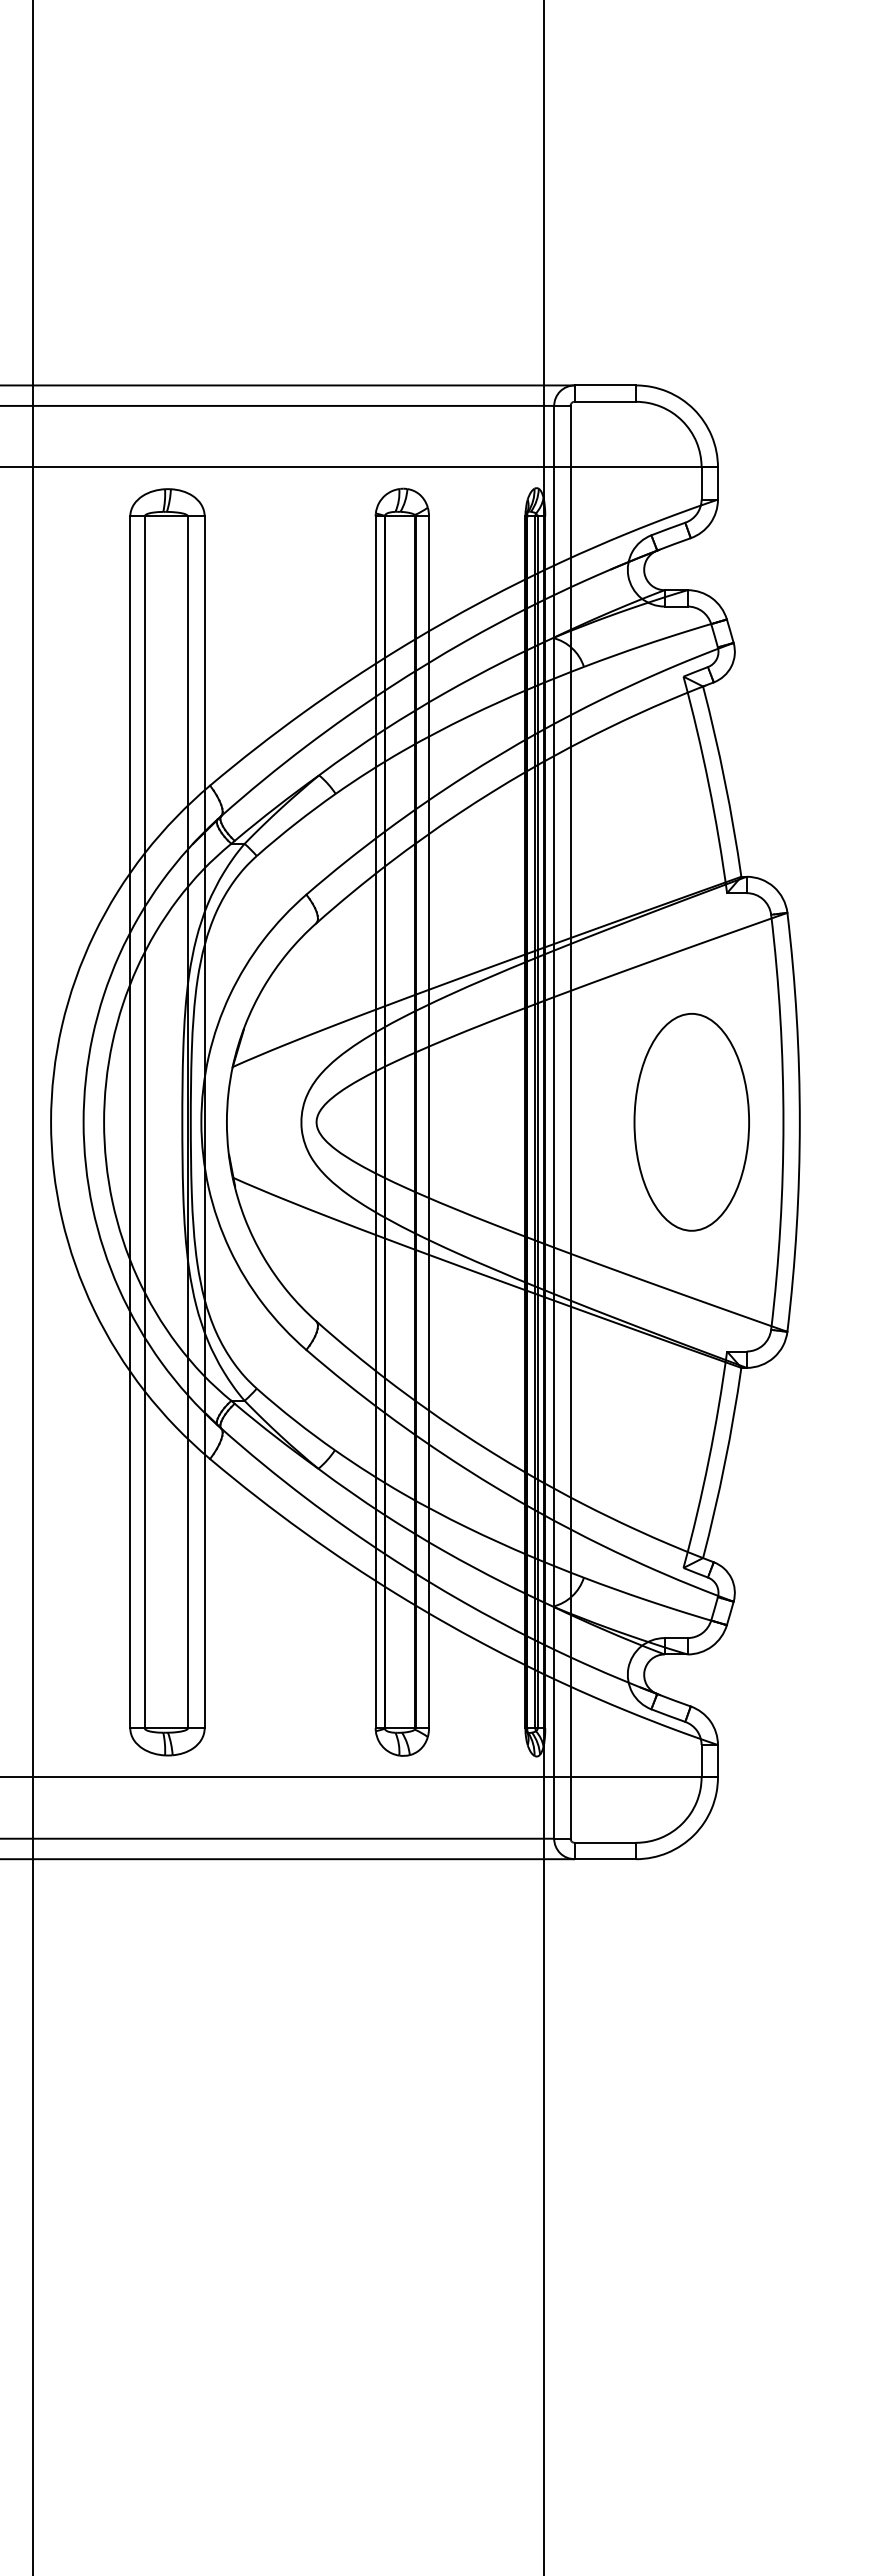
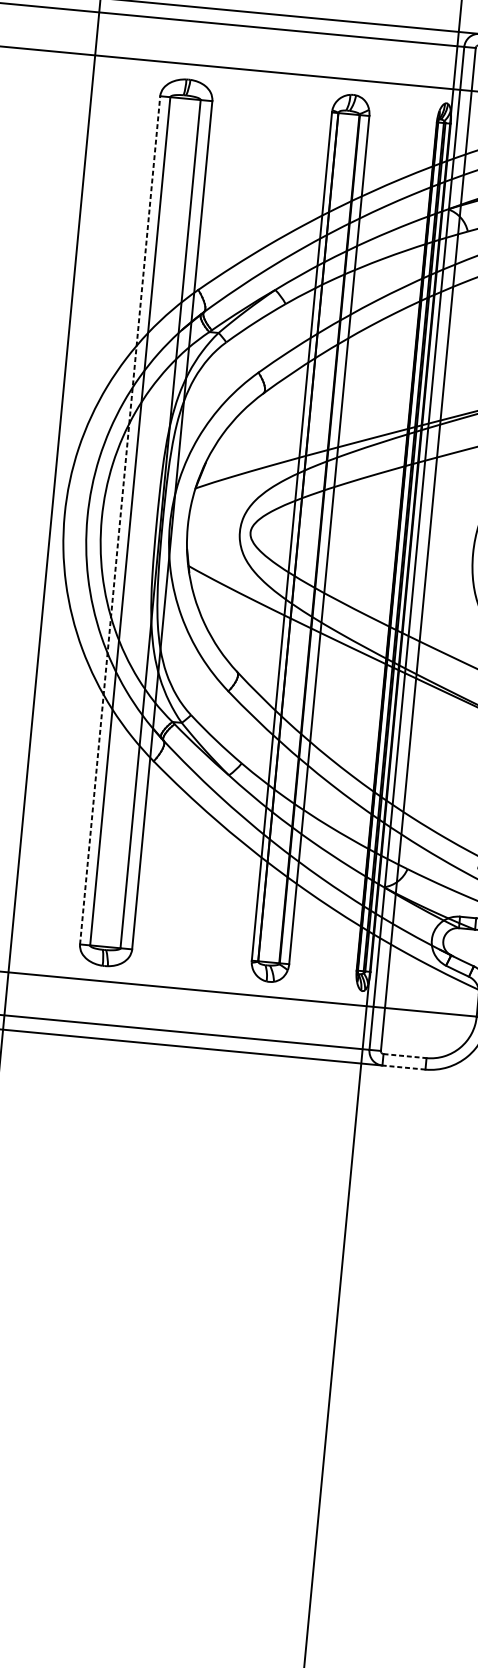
line: (130, 1122) -> (120, 520), solid -> dashed
line: (605, 1842) -> (405, 1055), solid -> dashed
line: (605, 1859) -> (404, 1067), solid -> dashed

